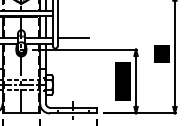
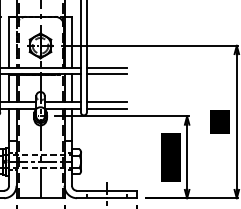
line: (72, 11) -> (106, 67), added
line: (72, 15) -> (106, 73), added
line: (72, 44) -> (106, 109), added

